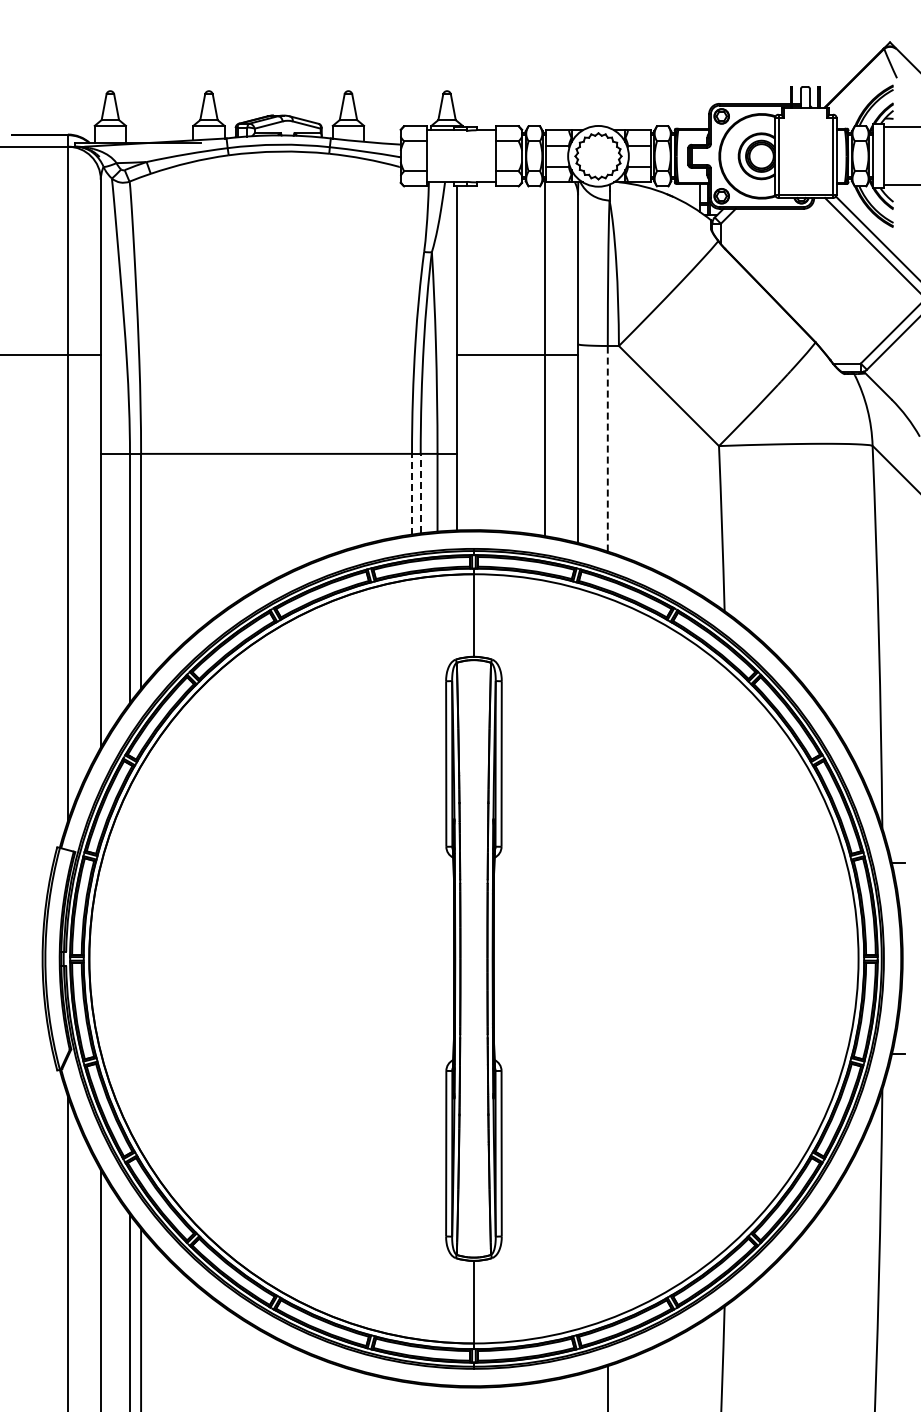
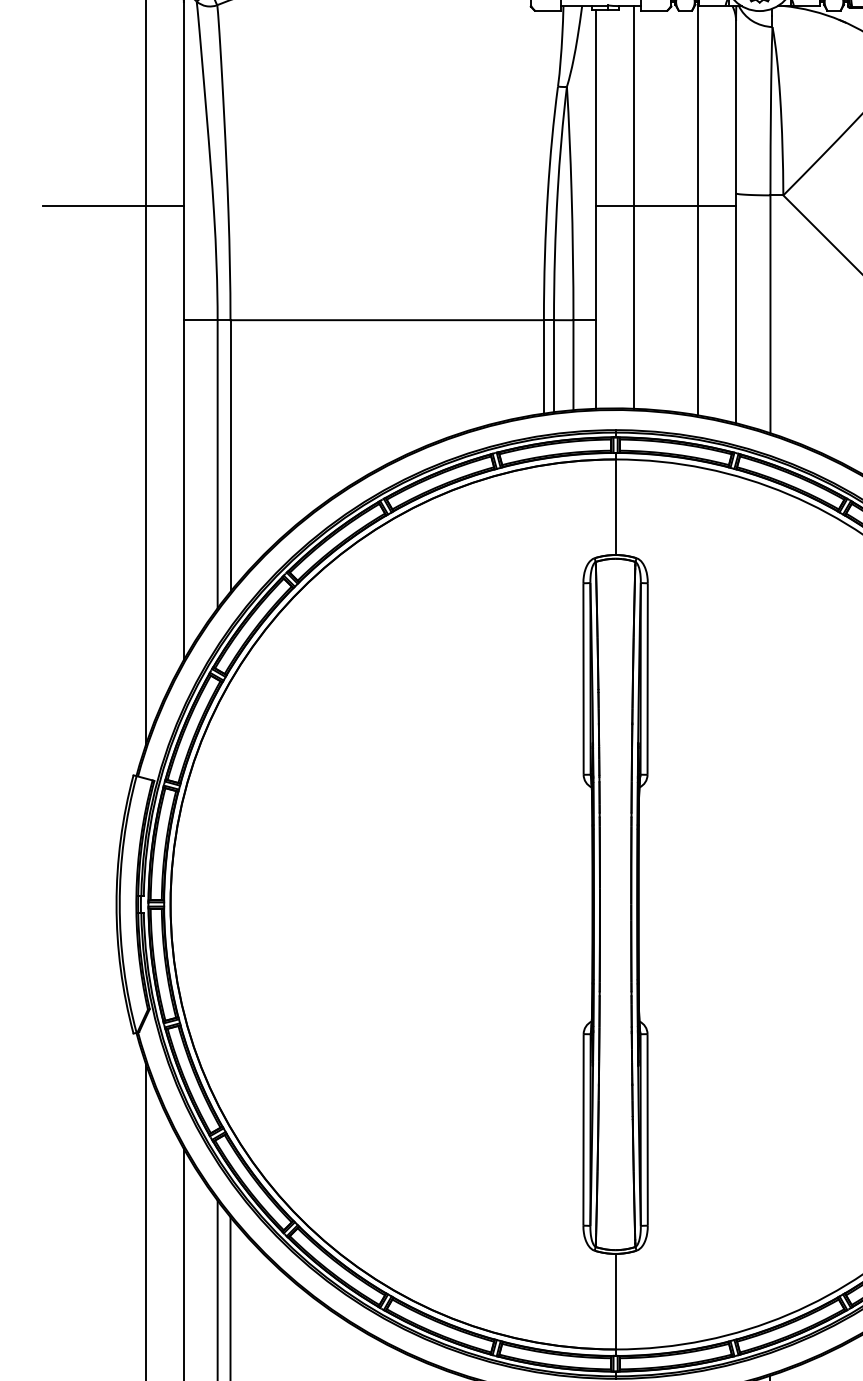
line: (489, 356) -> (633, 207), added
line: (607, 448) -> (770, 313), dashed -> solid
line: (412, 493) -> (544, 366), dashed -> solid
line: (420, 493) -> (553, 366), dashed -> solid

